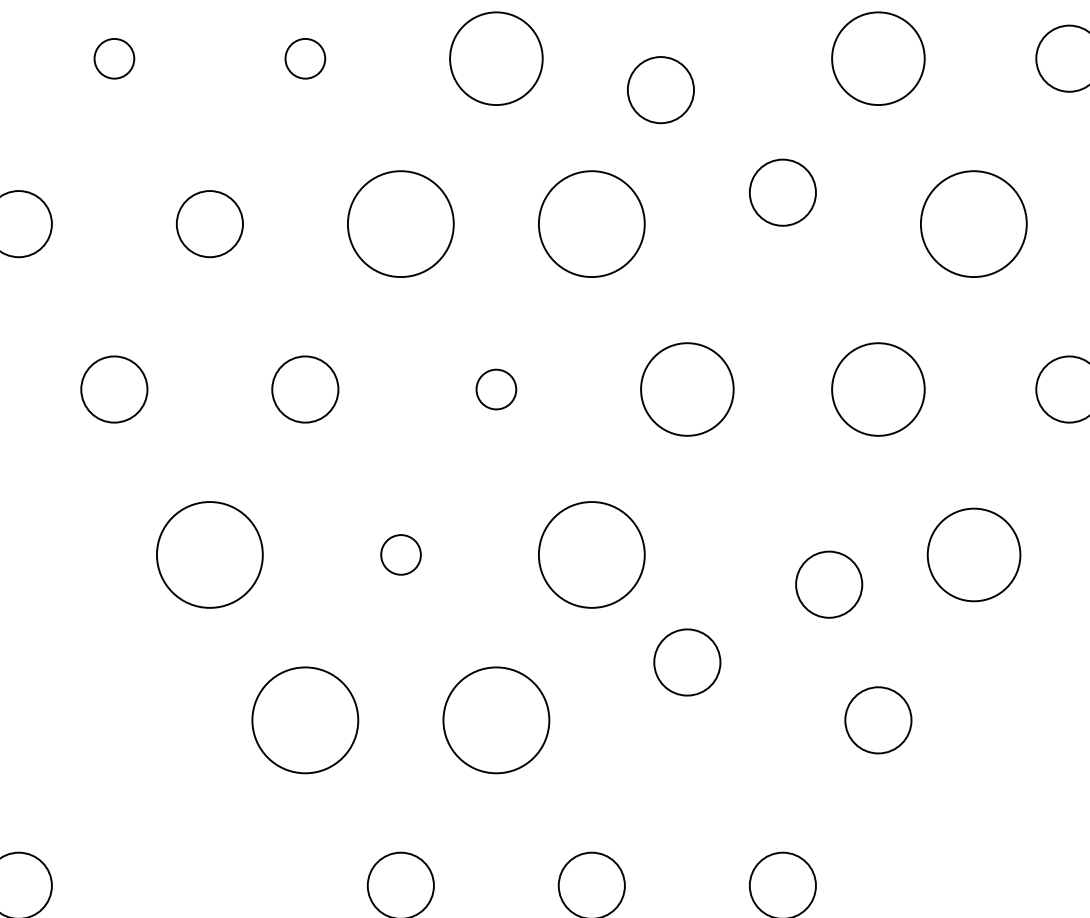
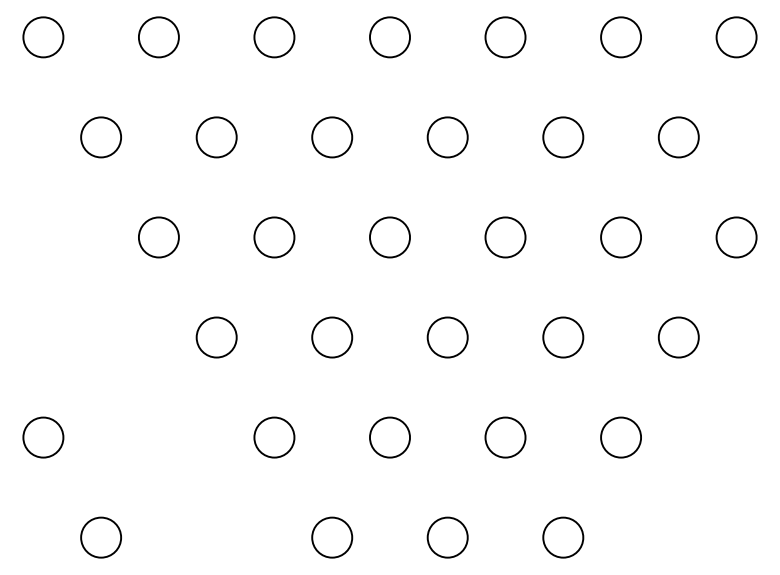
circle: (113, 58) -> (158, 37), size x1.67
circle: (305, 58) -> (274, 37), size x1.67
circle: (495, 58) -> (389, 37), size x0.71
circle: (879, 58) -> (621, 37), size x0.71
circle: (660, 90) -> (505, 37), moved
circle: (783, 192) -> (563, 137), moved
circle: (401, 224) -> (332, 137), size x0.62
circle: (591, 224) -> (447, 137), size x0.62
circle: (973, 224) -> (678, 137), size x0.62
circle: (495, 389) -> (389, 237), size x1.67
circle: (687, 389) -> (505, 237), size x0.71
circle: (879, 389) -> (621, 237), size x0.71
circle: (209, 554) -> (216, 337), size x0.62
circle: (401, 554) -> (332, 337), size x1.67
circle: (591, 554) -> (447, 337), size x0.62
circle: (973, 554) -> (678, 337), size x0.71
circle: (829, 584) -> (563, 337), moved
circle: (687, 662) -> (505, 437), moved
circle: (305, 720) -> (274, 437), size x0.62
circle: (495, 720) -> (389, 437), size x0.62

